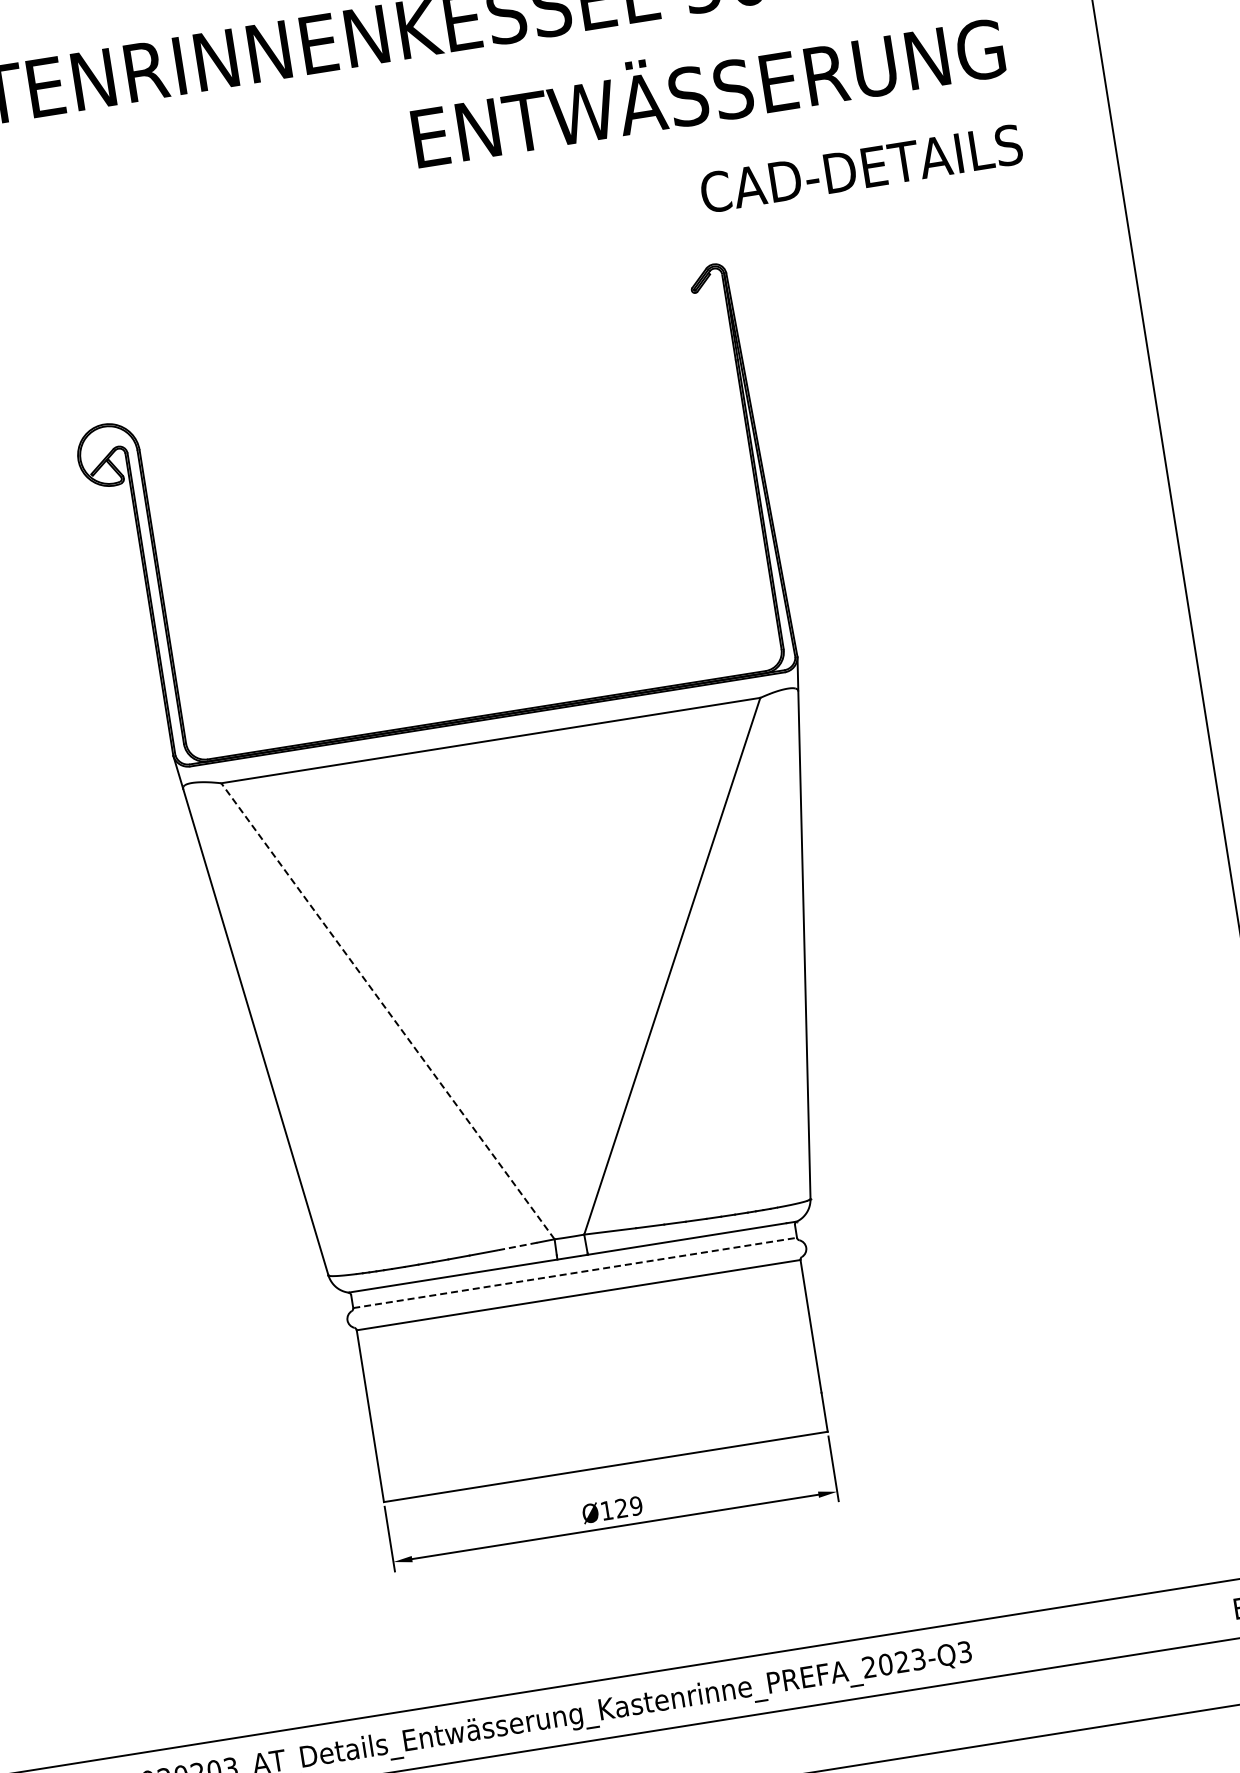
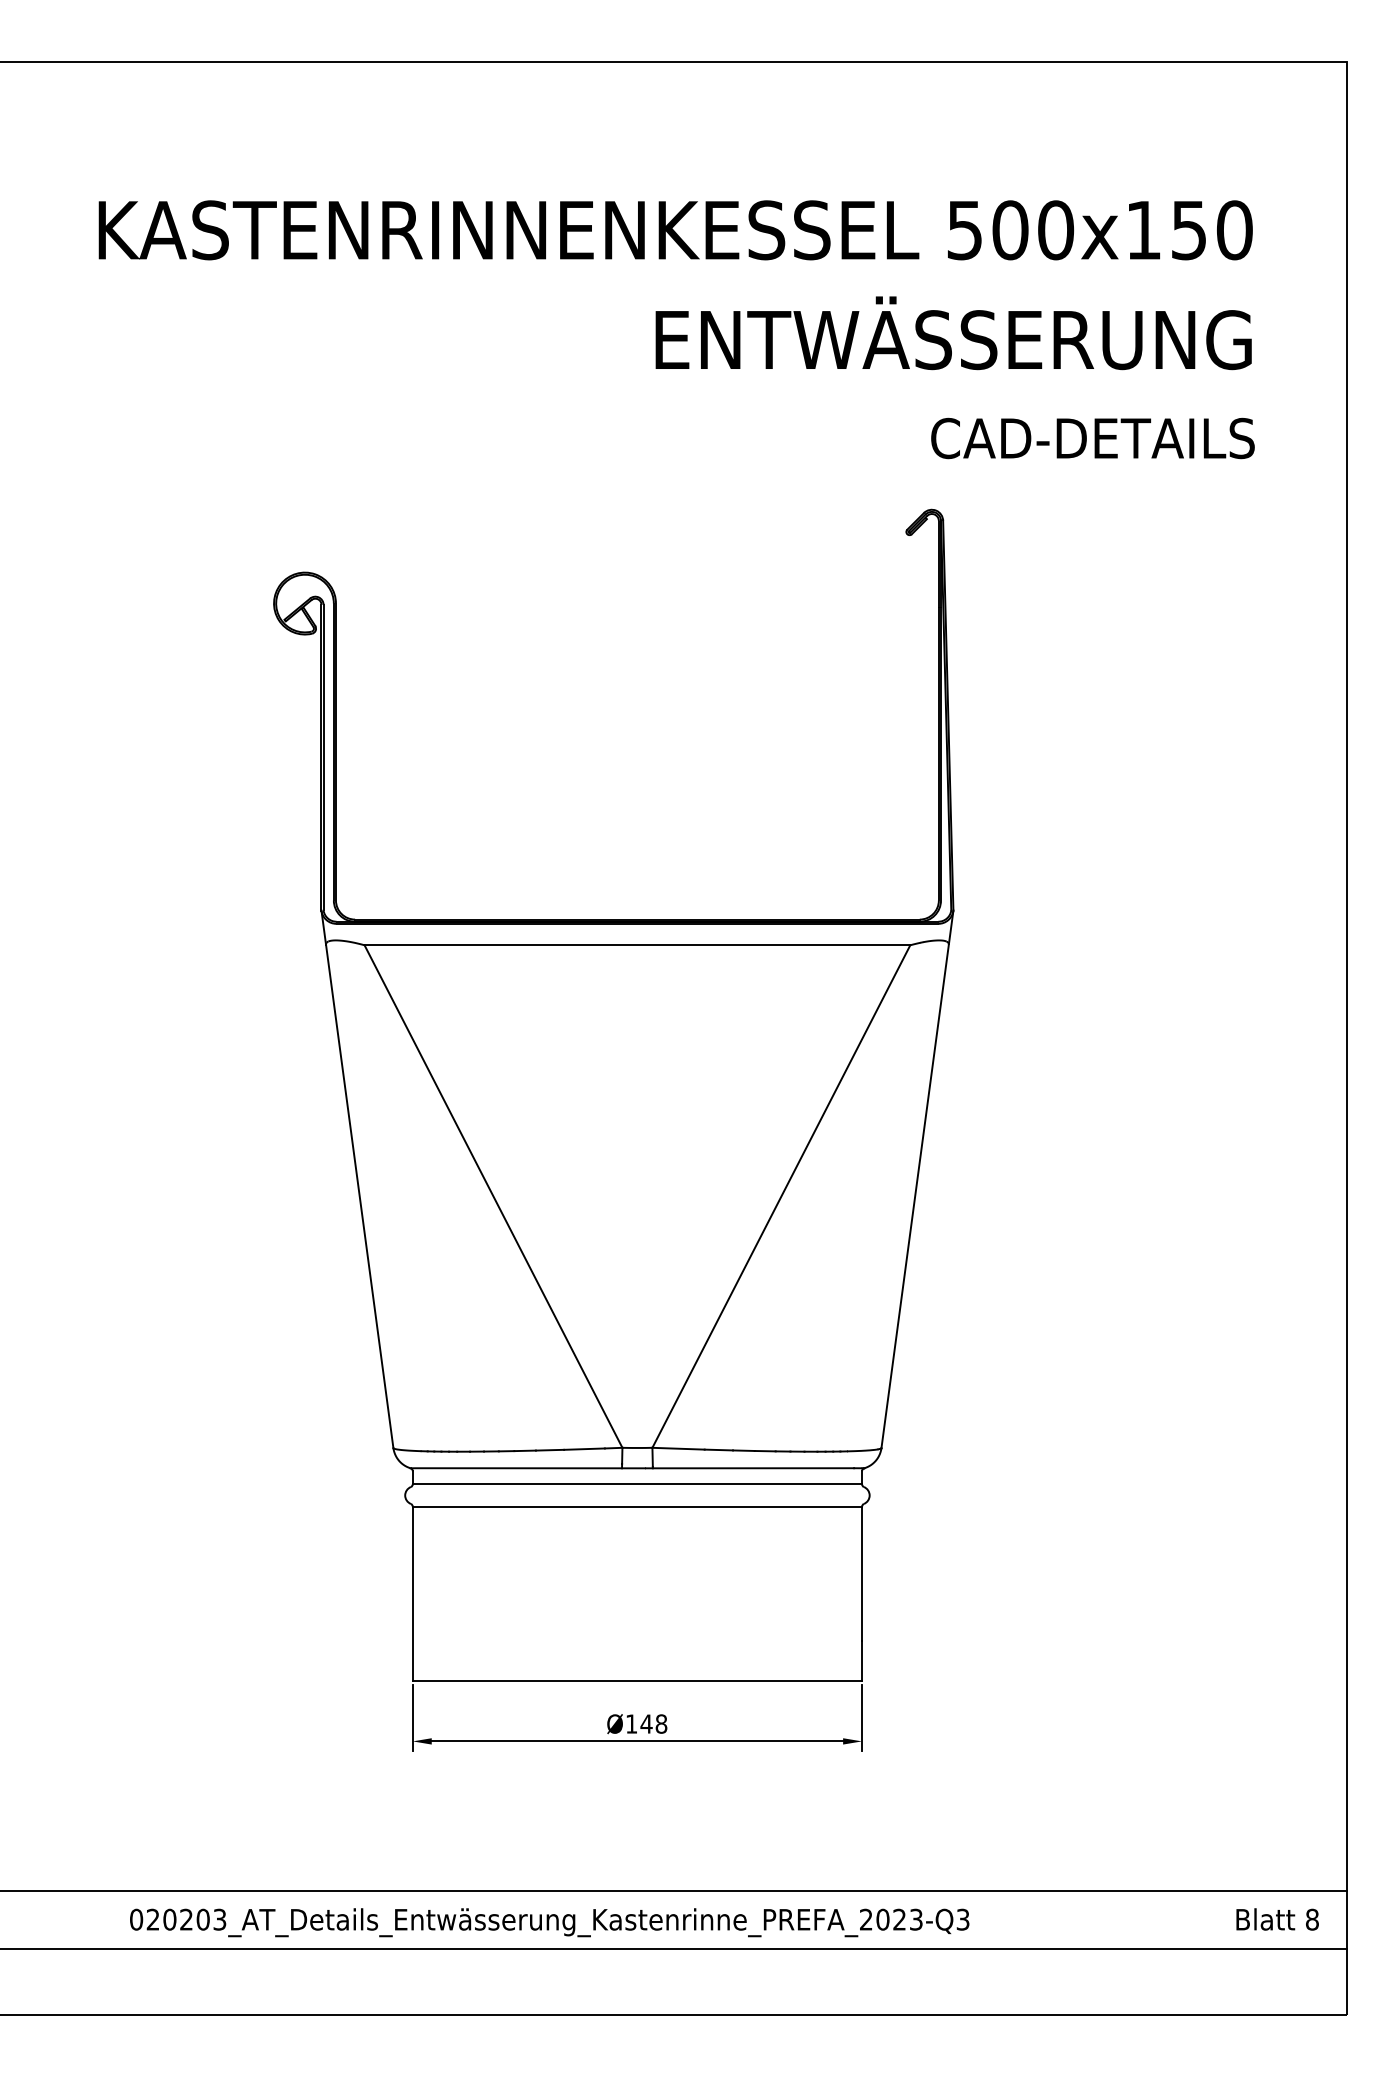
line: (387, 1011) -> (493, 1196), dashed -> solid
line: (516, 1247) -> (583, 1449), dashed -> solid
line: (575, 1273) -> (637, 1484), dashed -> solid
text: (628, 1506) -> (653, 1723), Ø129 -> Ø148

